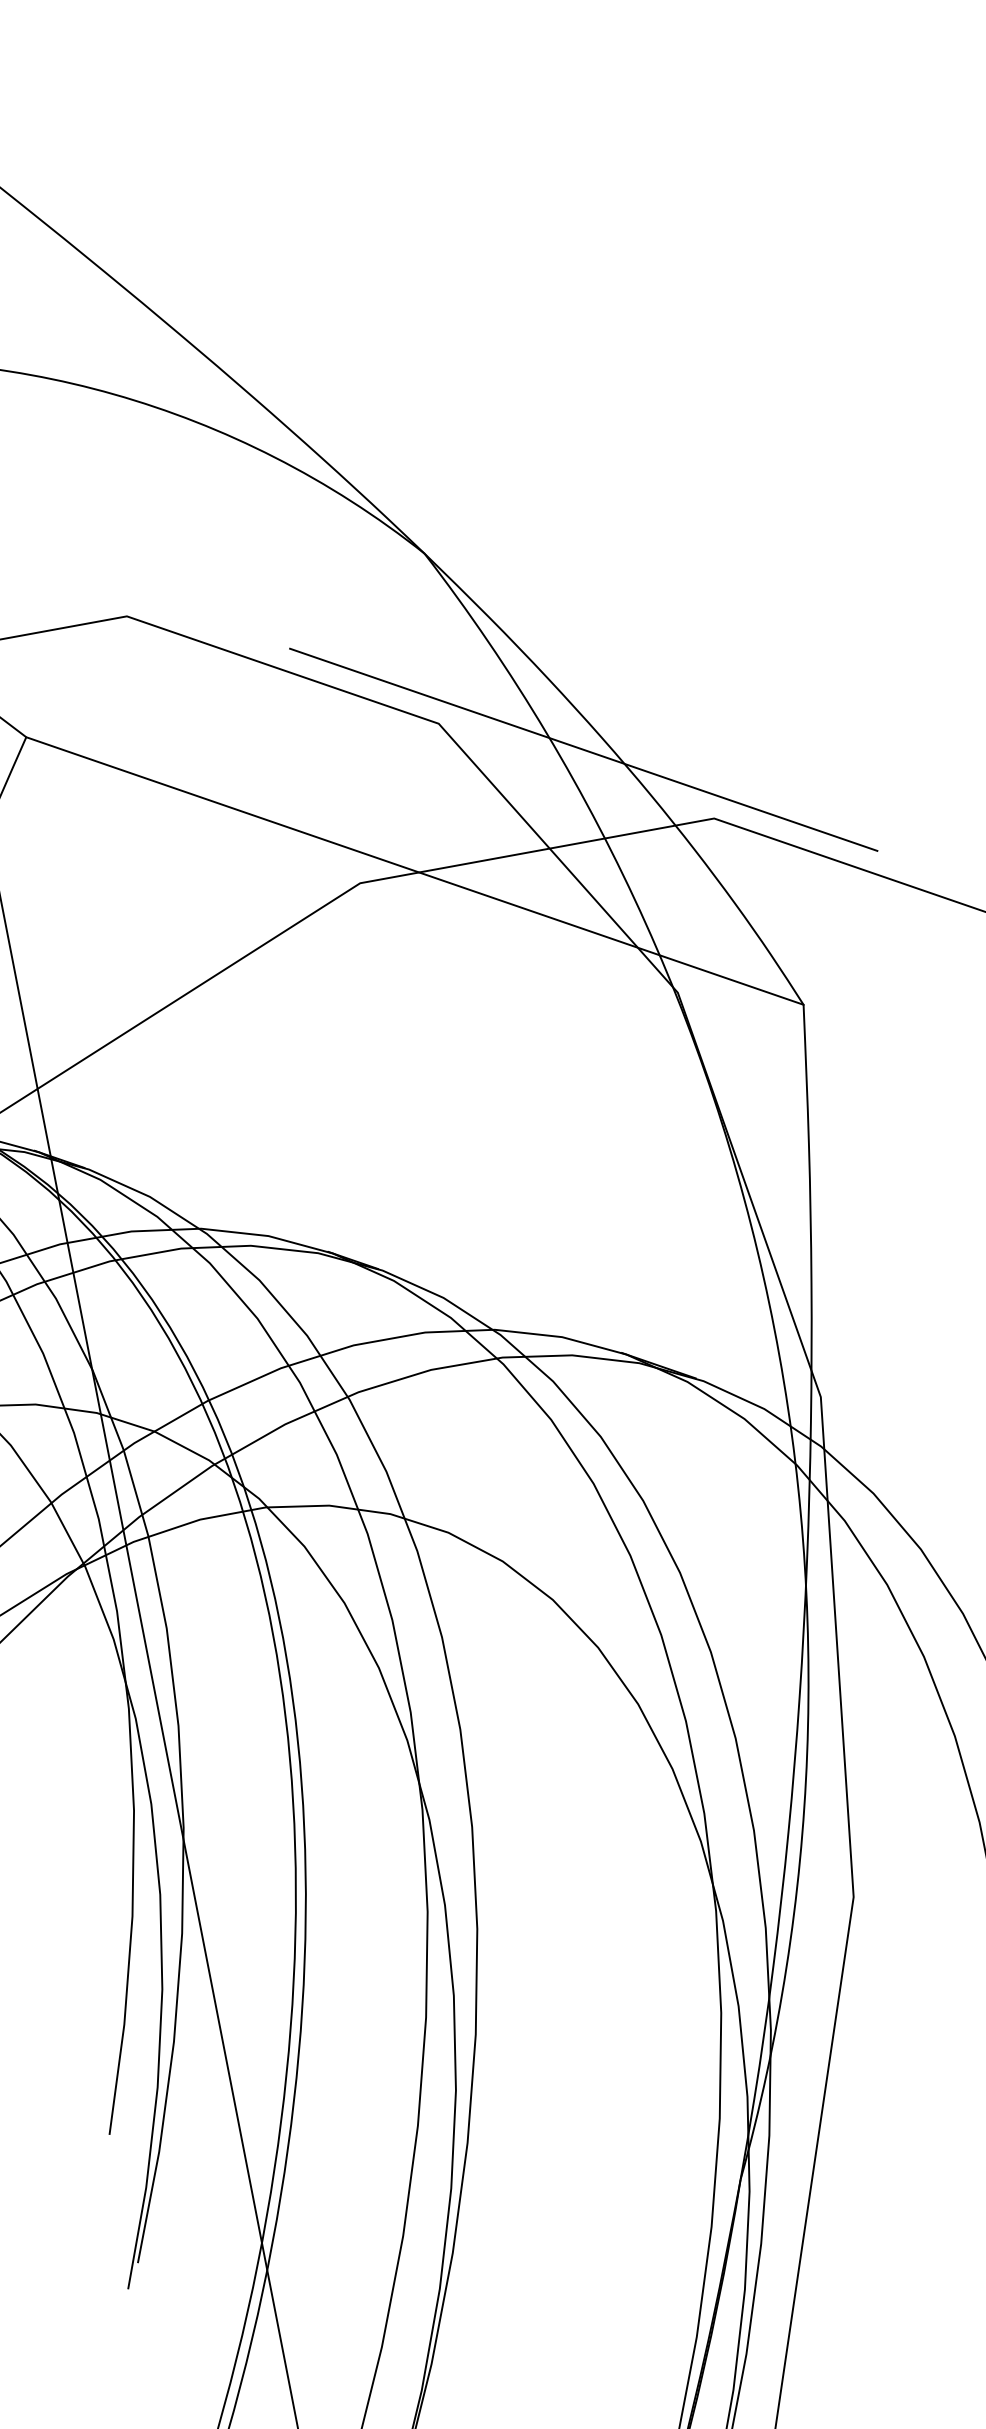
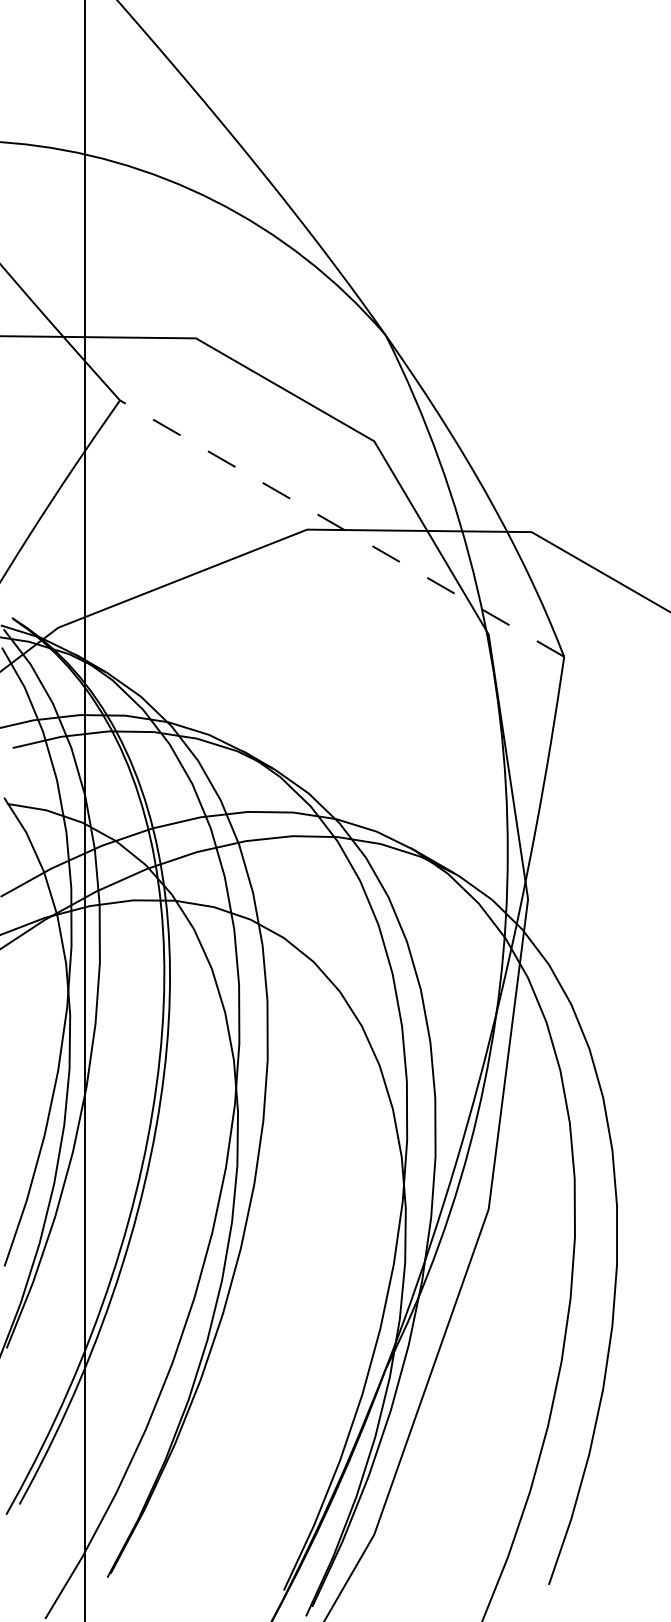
line: (583, 749) -> (459, 474), removed
line: (413, 870) -> (341, 528), solid -> dashed

